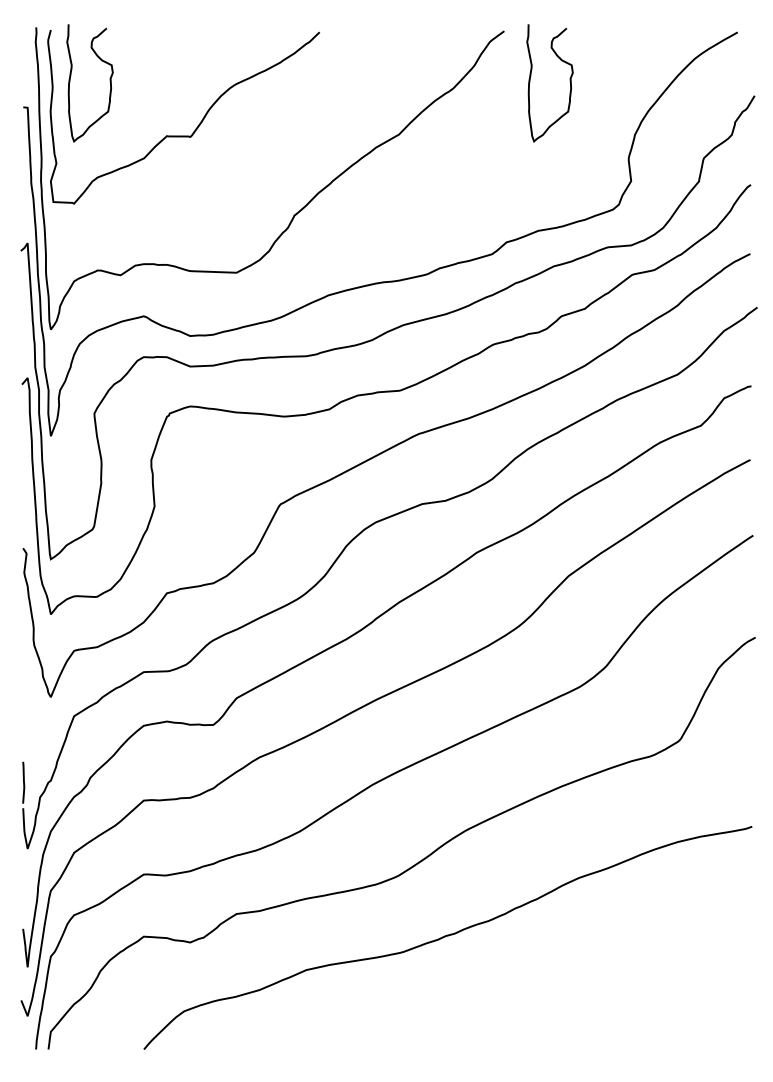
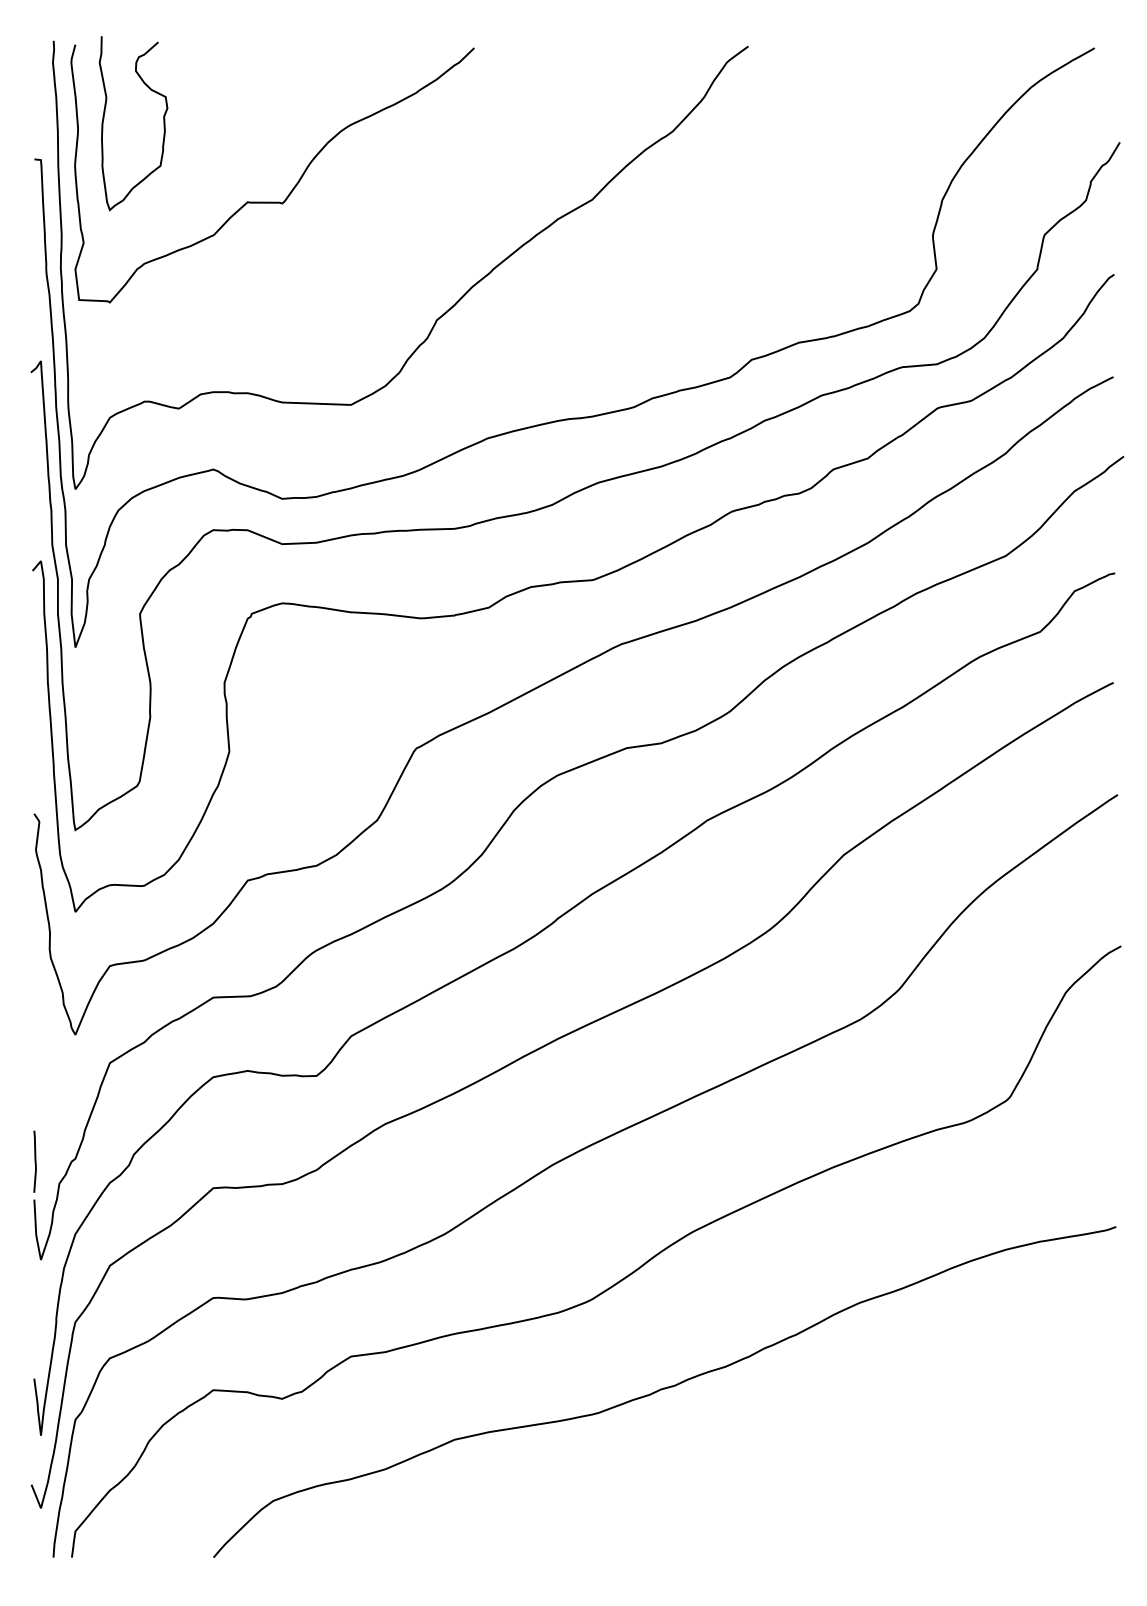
curve: (530, 82) -> (787, 122), removed

